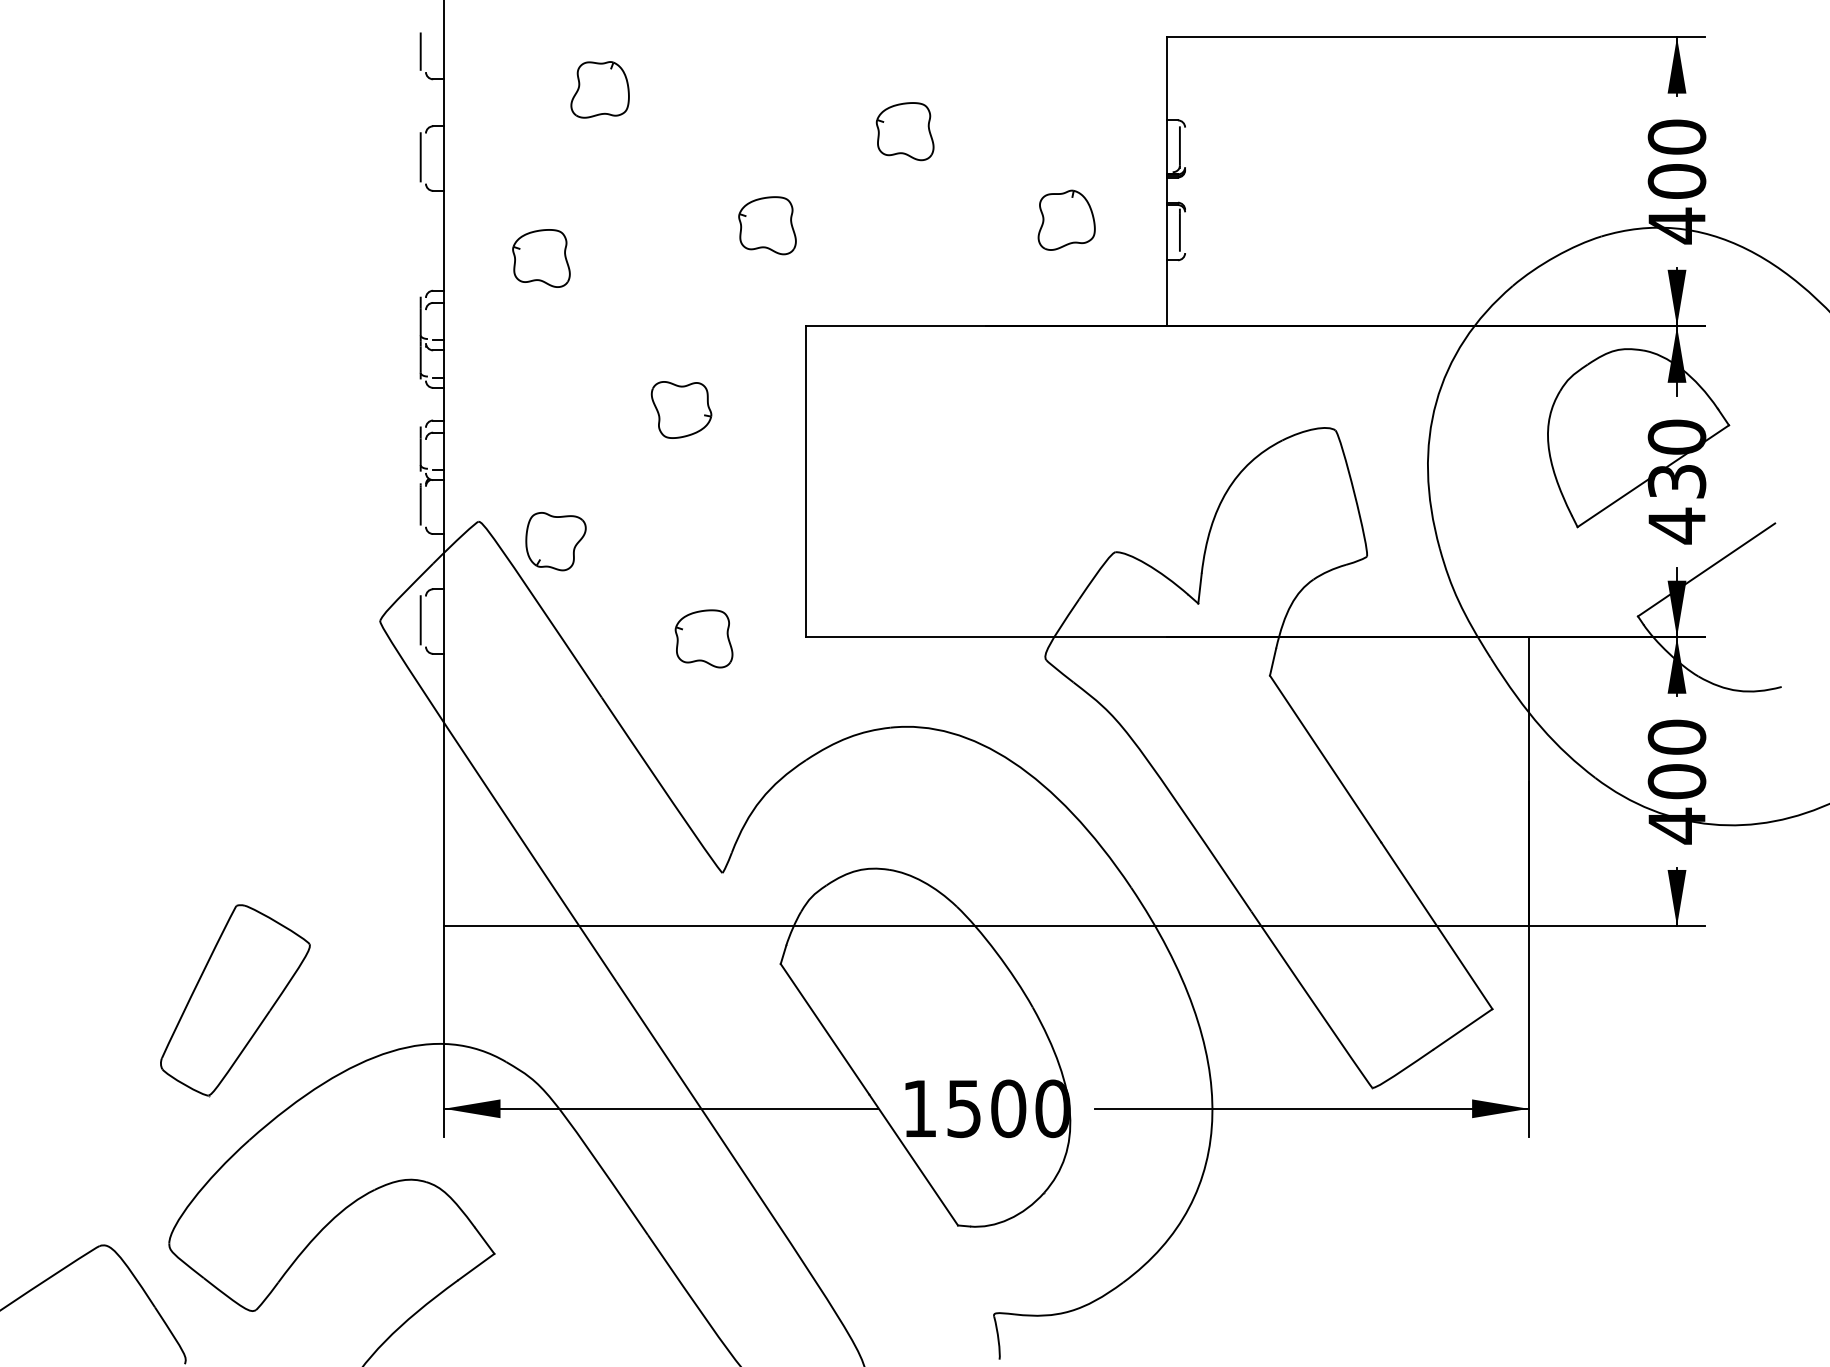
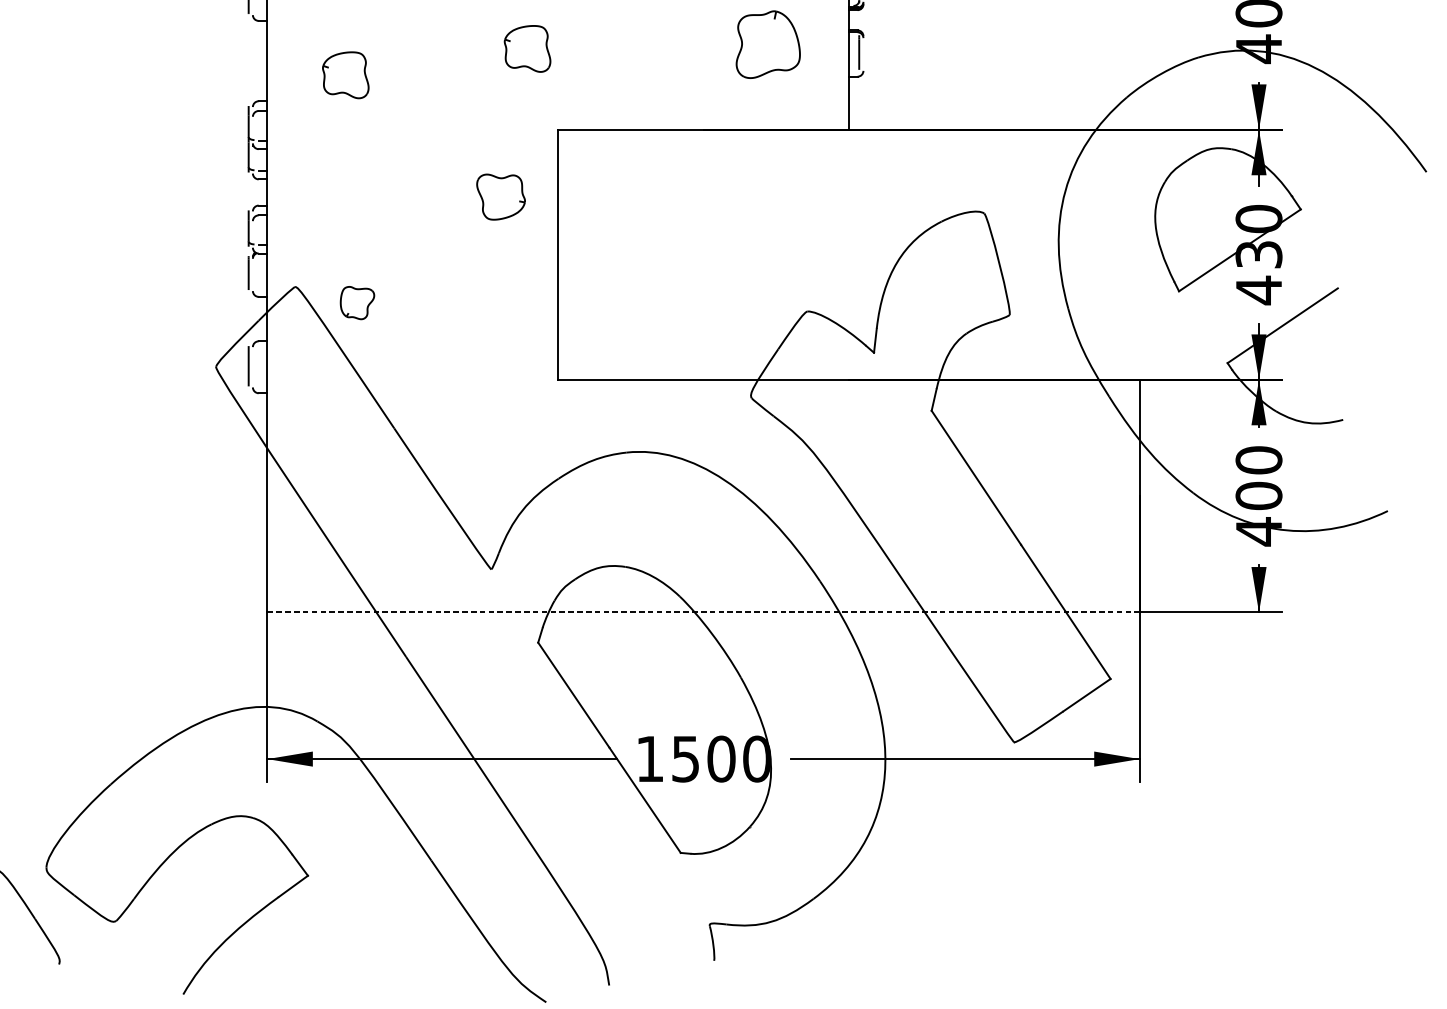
part: (1066, 219) -> (768, 43), size x1.4
part: (681, 409) -> (501, 196), moved
part: (555, 541) -> (357, 302), size x0.7
part: (703, 638) -> (476, 380), removed
line: (986, 926) -> (703, 612), solid -> dashed
part: (235, 1000) -> (99, 672), removed

